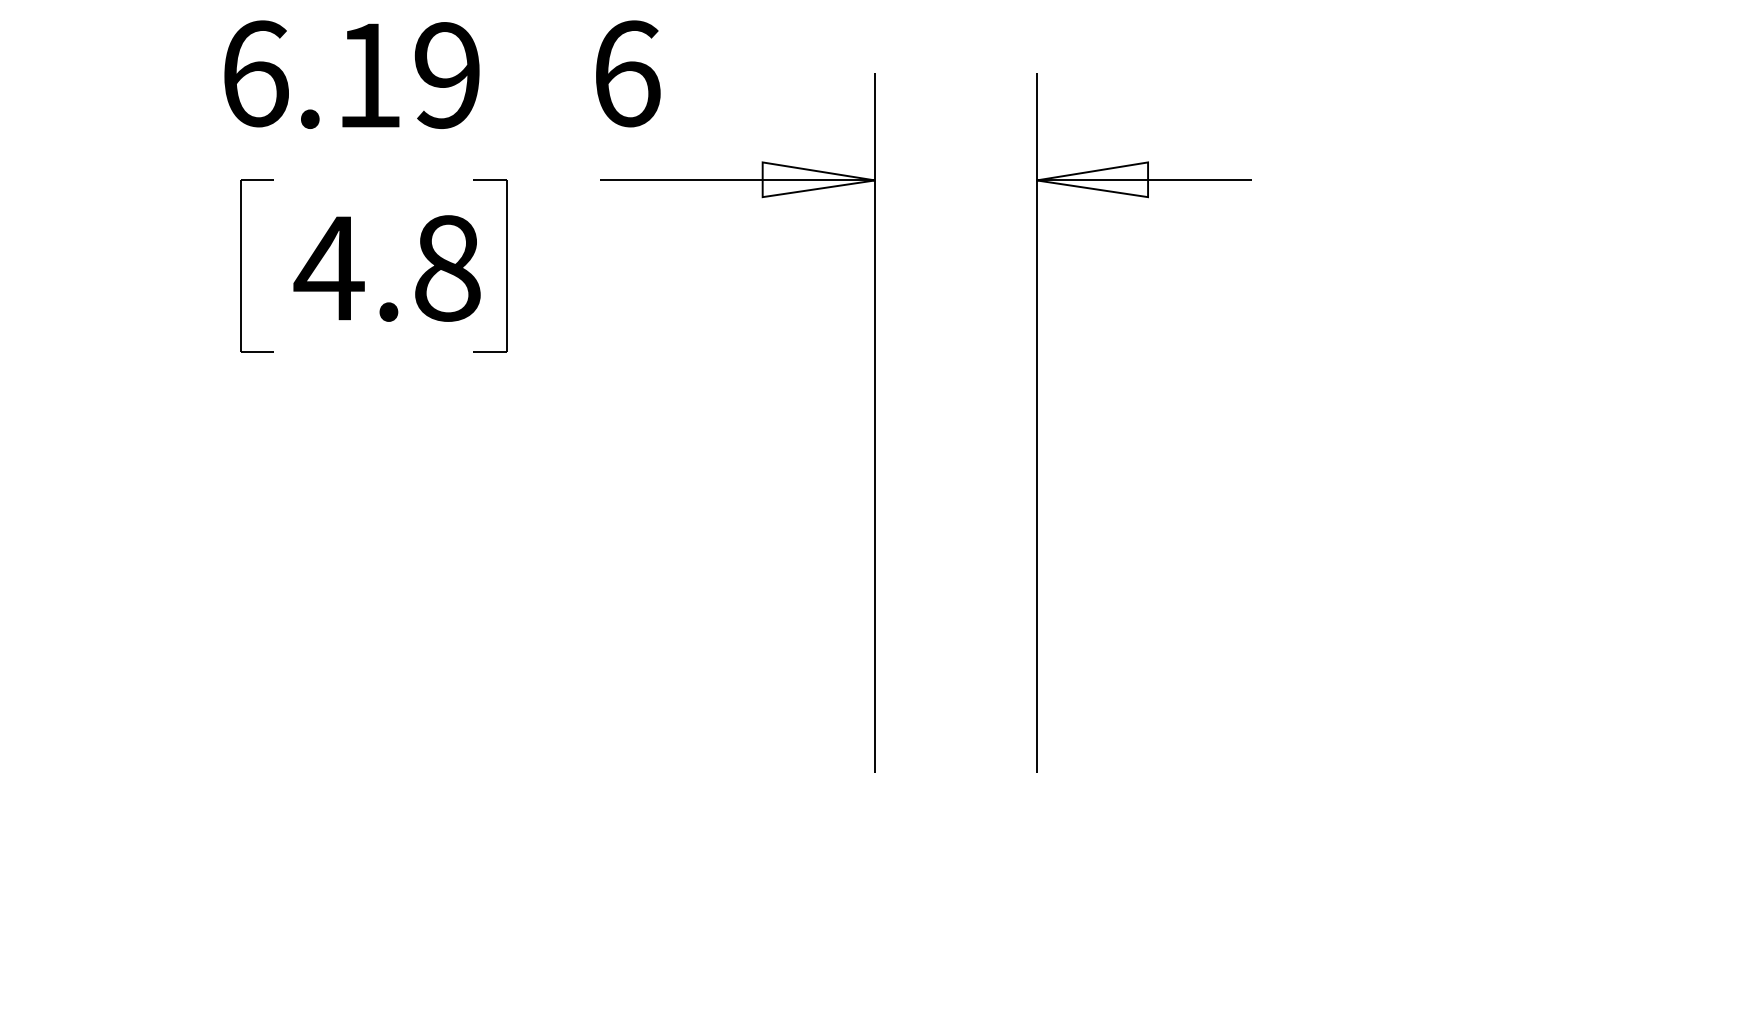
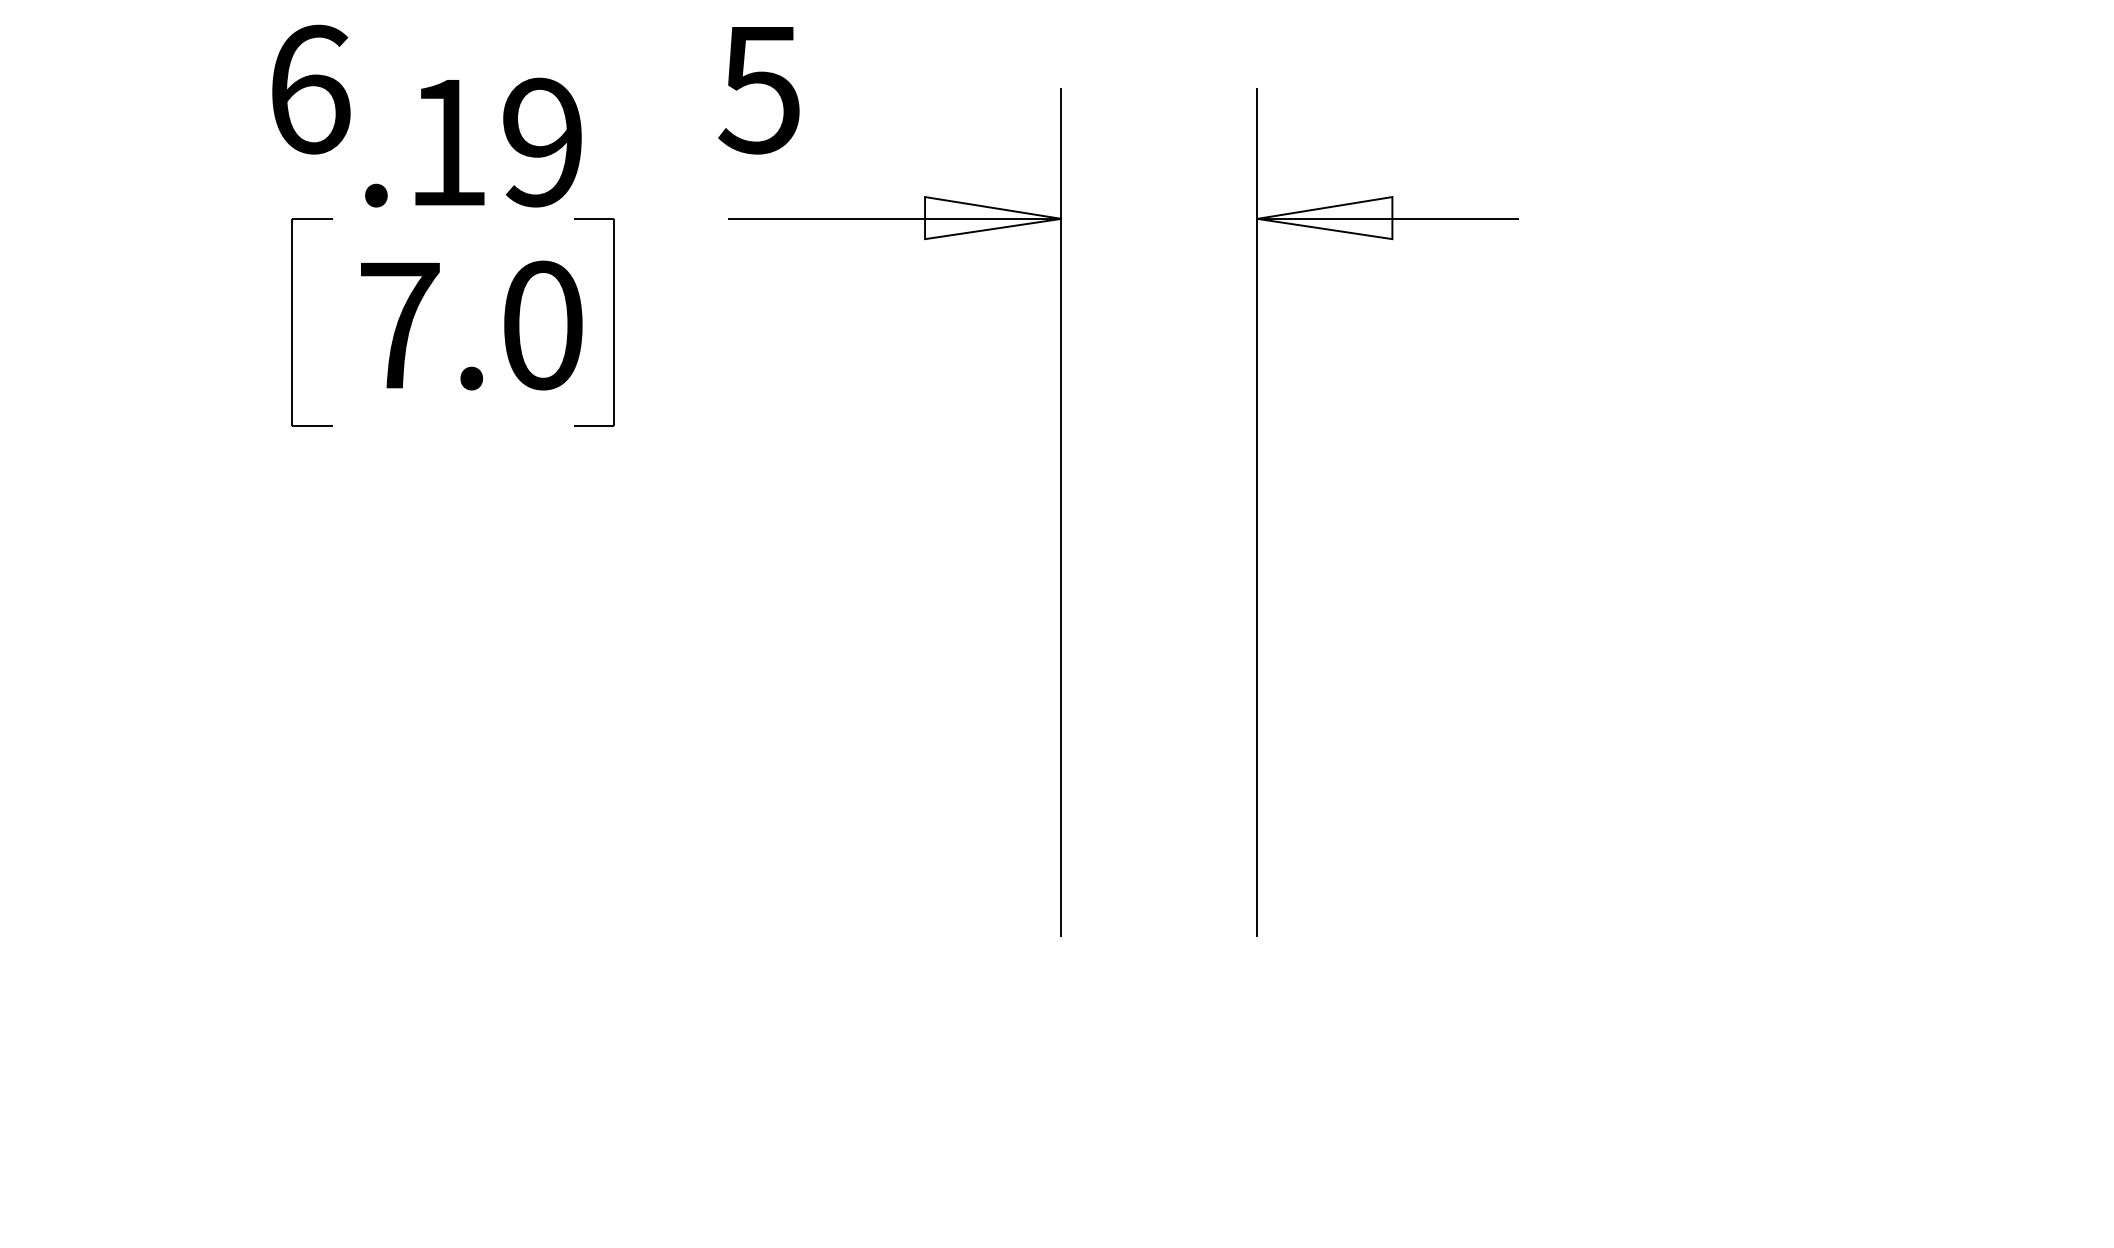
text: (626, 73) -> (759, 89), 6 -> 5
text: (390, 75) -> (473, 142), moved
text: (386, 267) -> (468, 324), 4.8 -> 7.0

